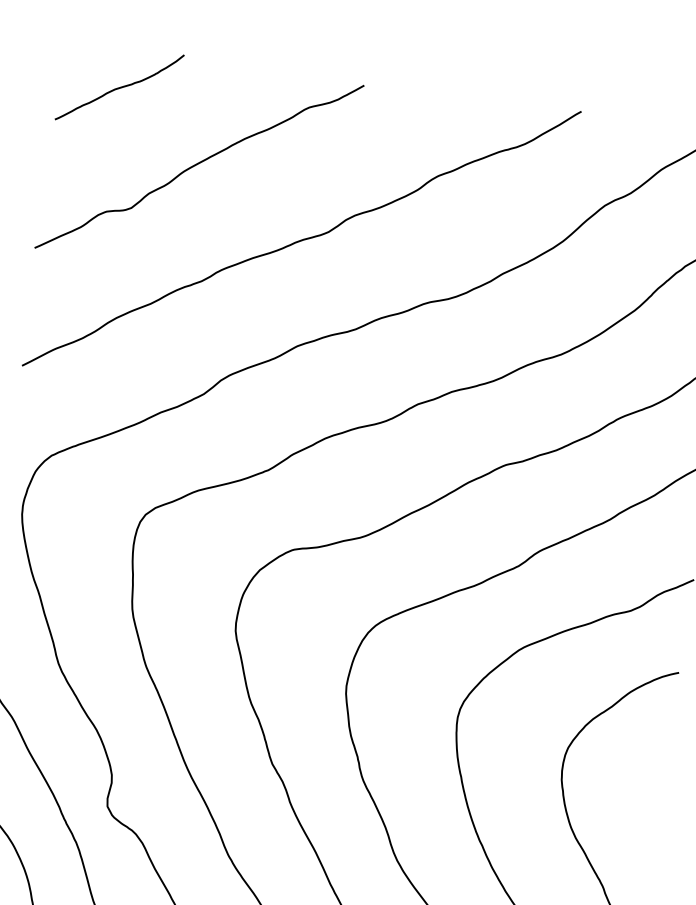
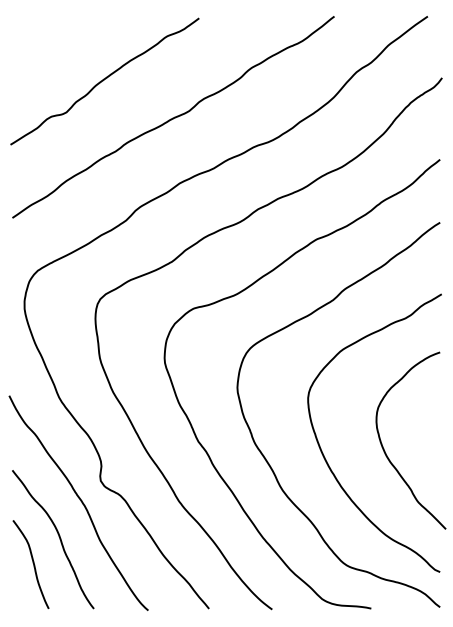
curve: (119, 87) -> (49, 39), removed

